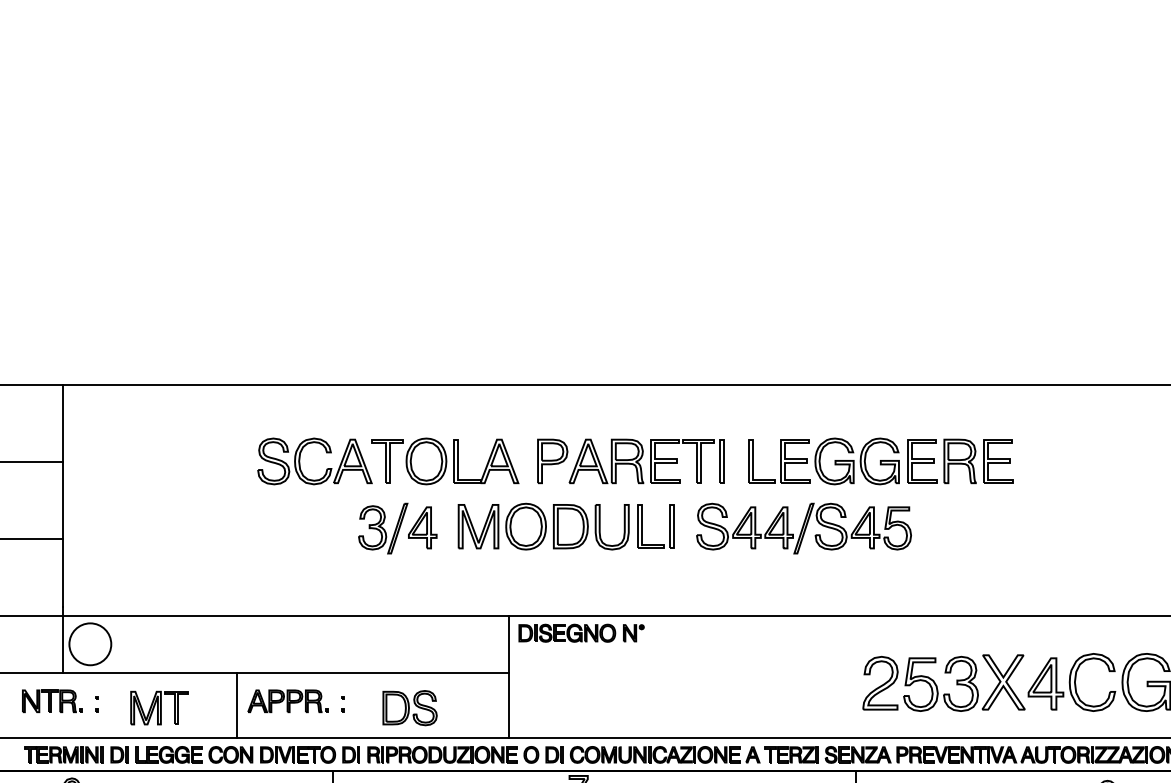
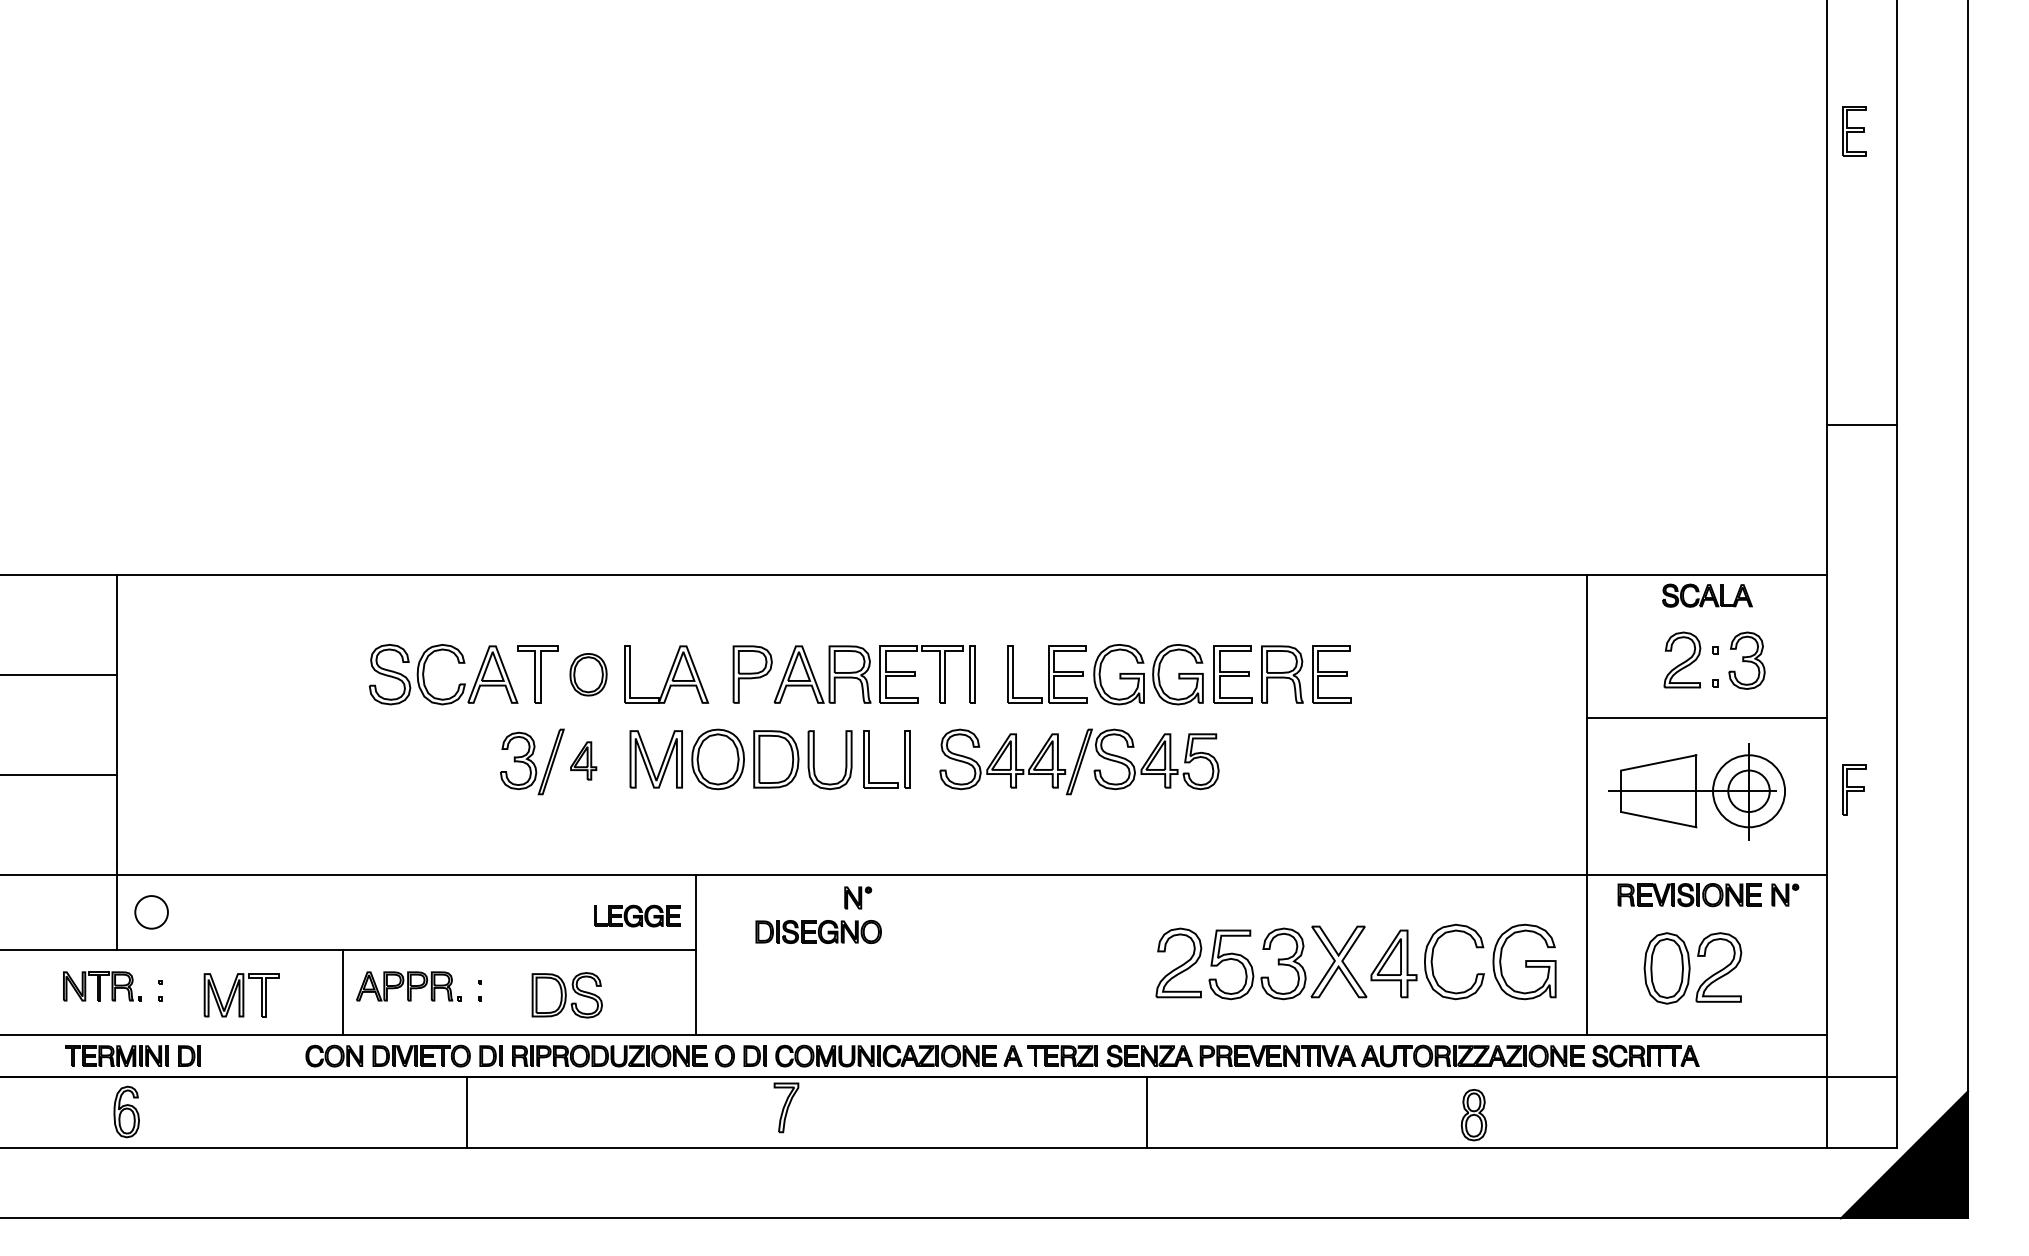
part: (426, 461) -> (588, 674), size x0.7
part: (422, 527) -> (583, 760), size x0.7
part: (567, 633) -> (818, 932), moved
circle: (90, 644) -> (151, 912), size x0.6
part: (169, 754) -> (637, 915), moved

